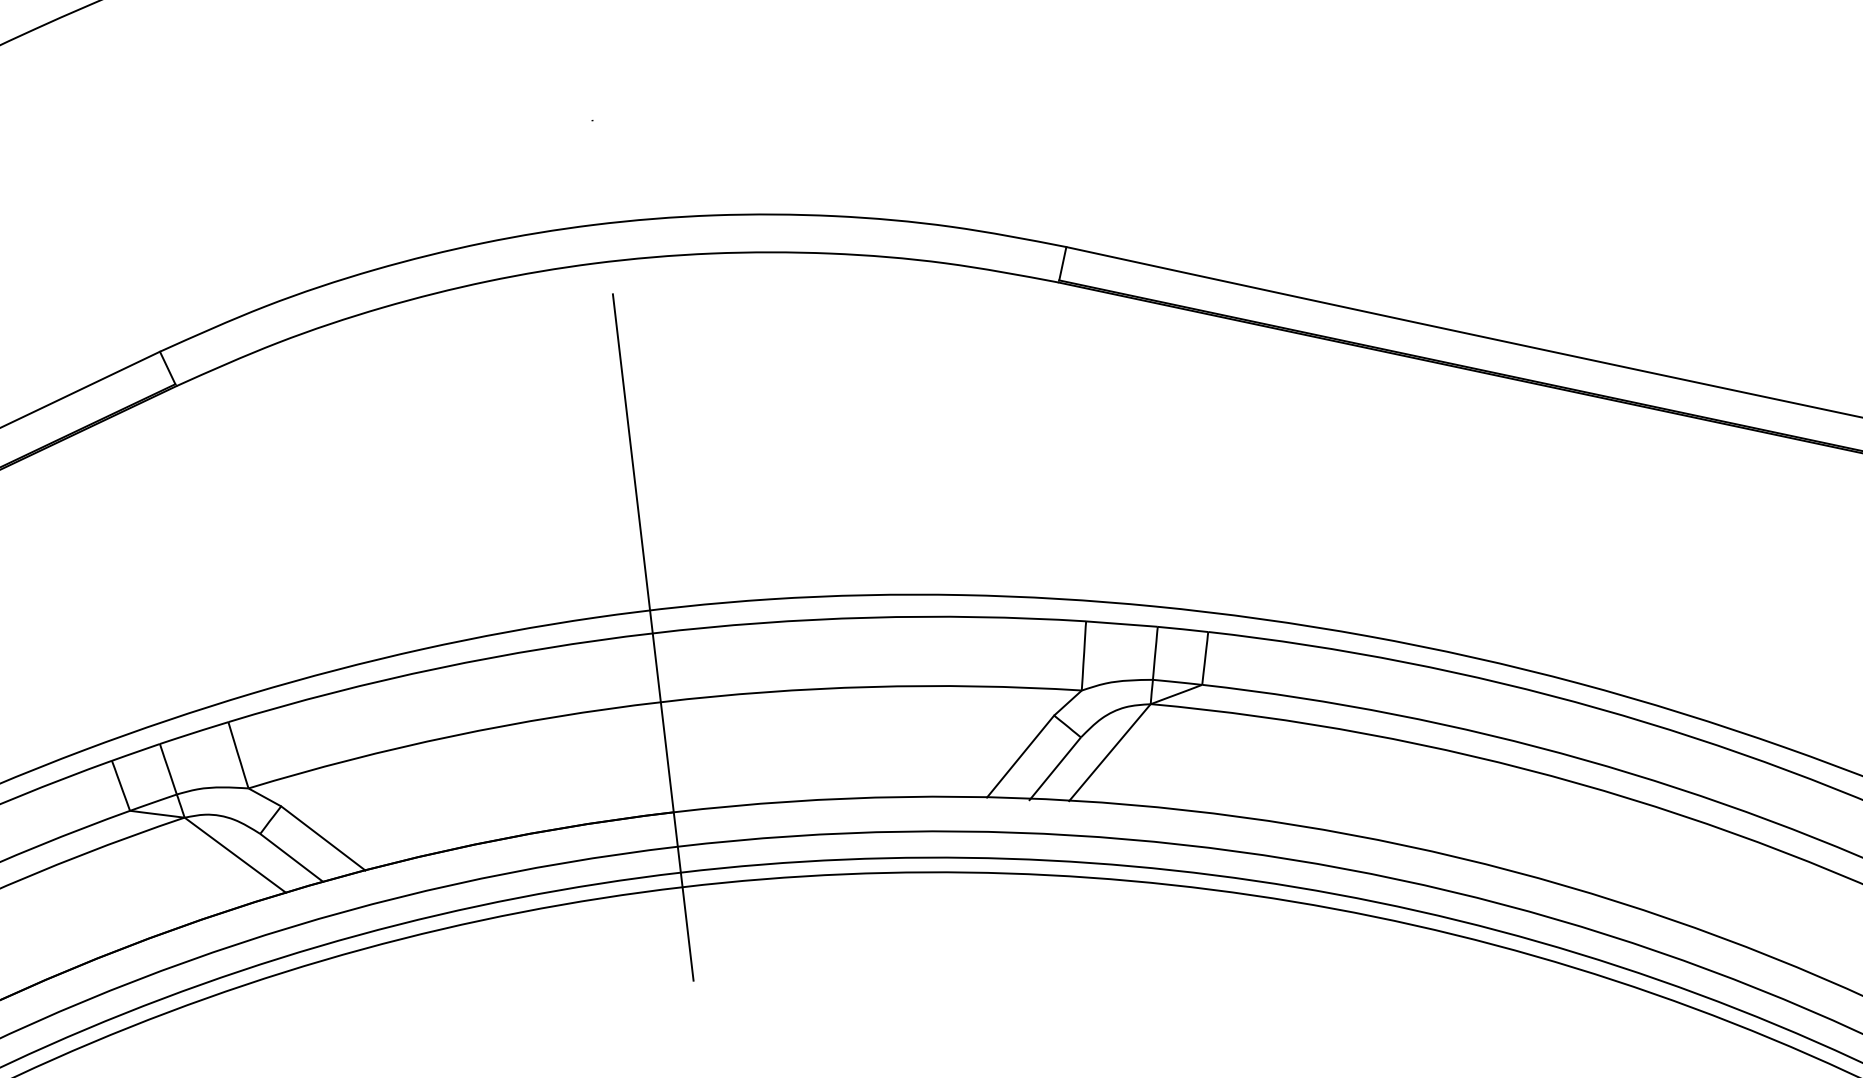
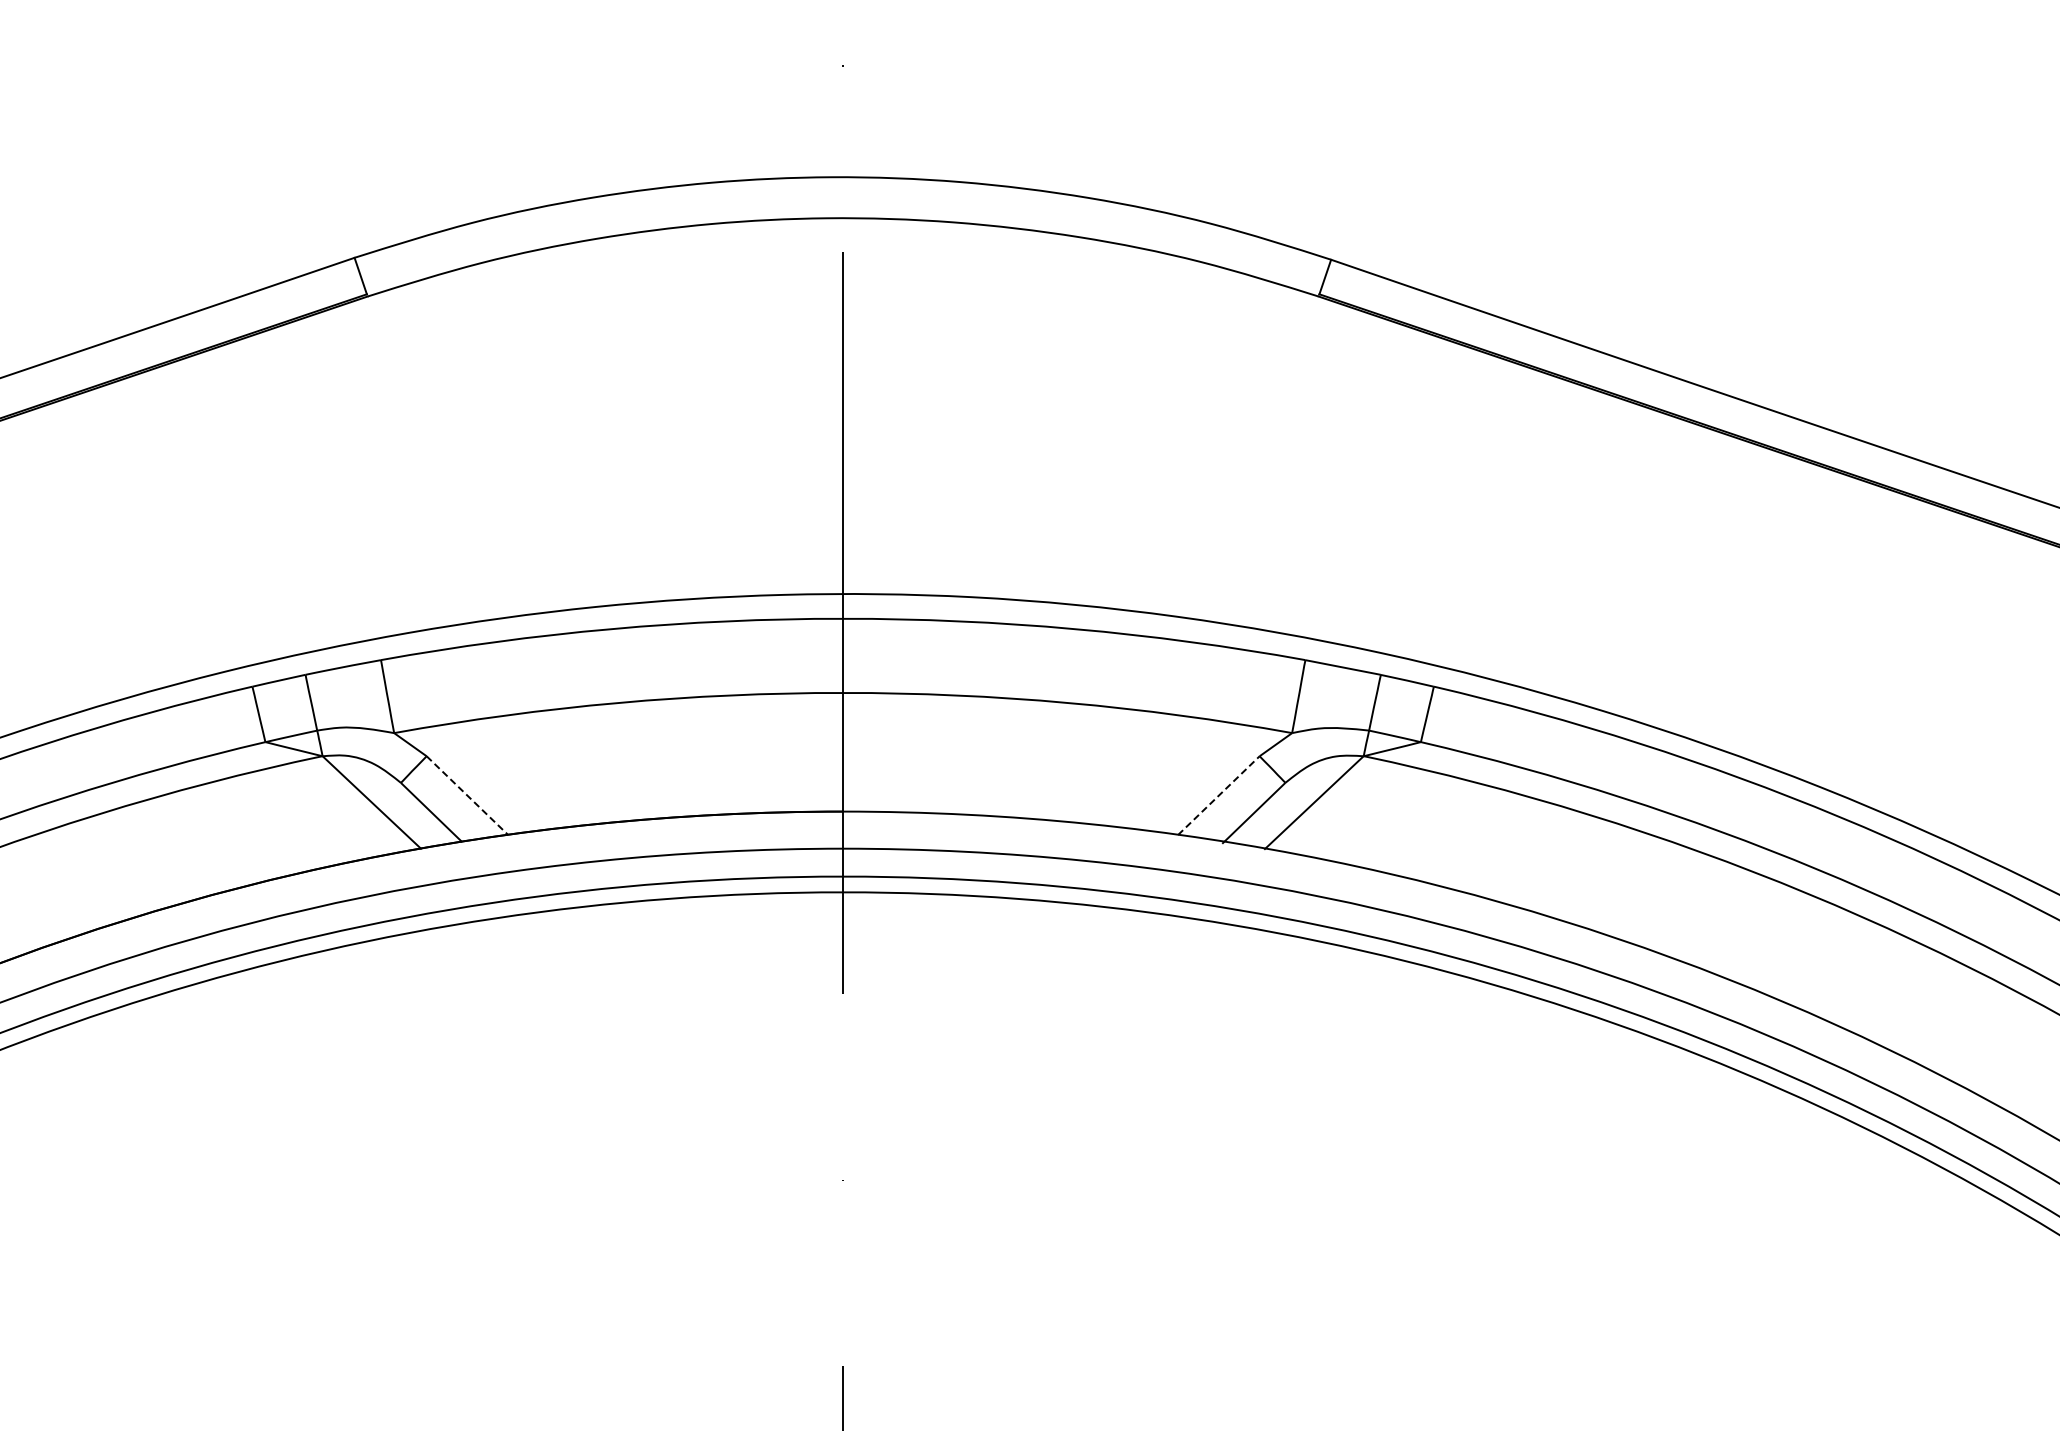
line: (1020, 756) -> (1218, 795), solid -> dashed
line: (323, 838) -> (467, 795), solid -> dashed

